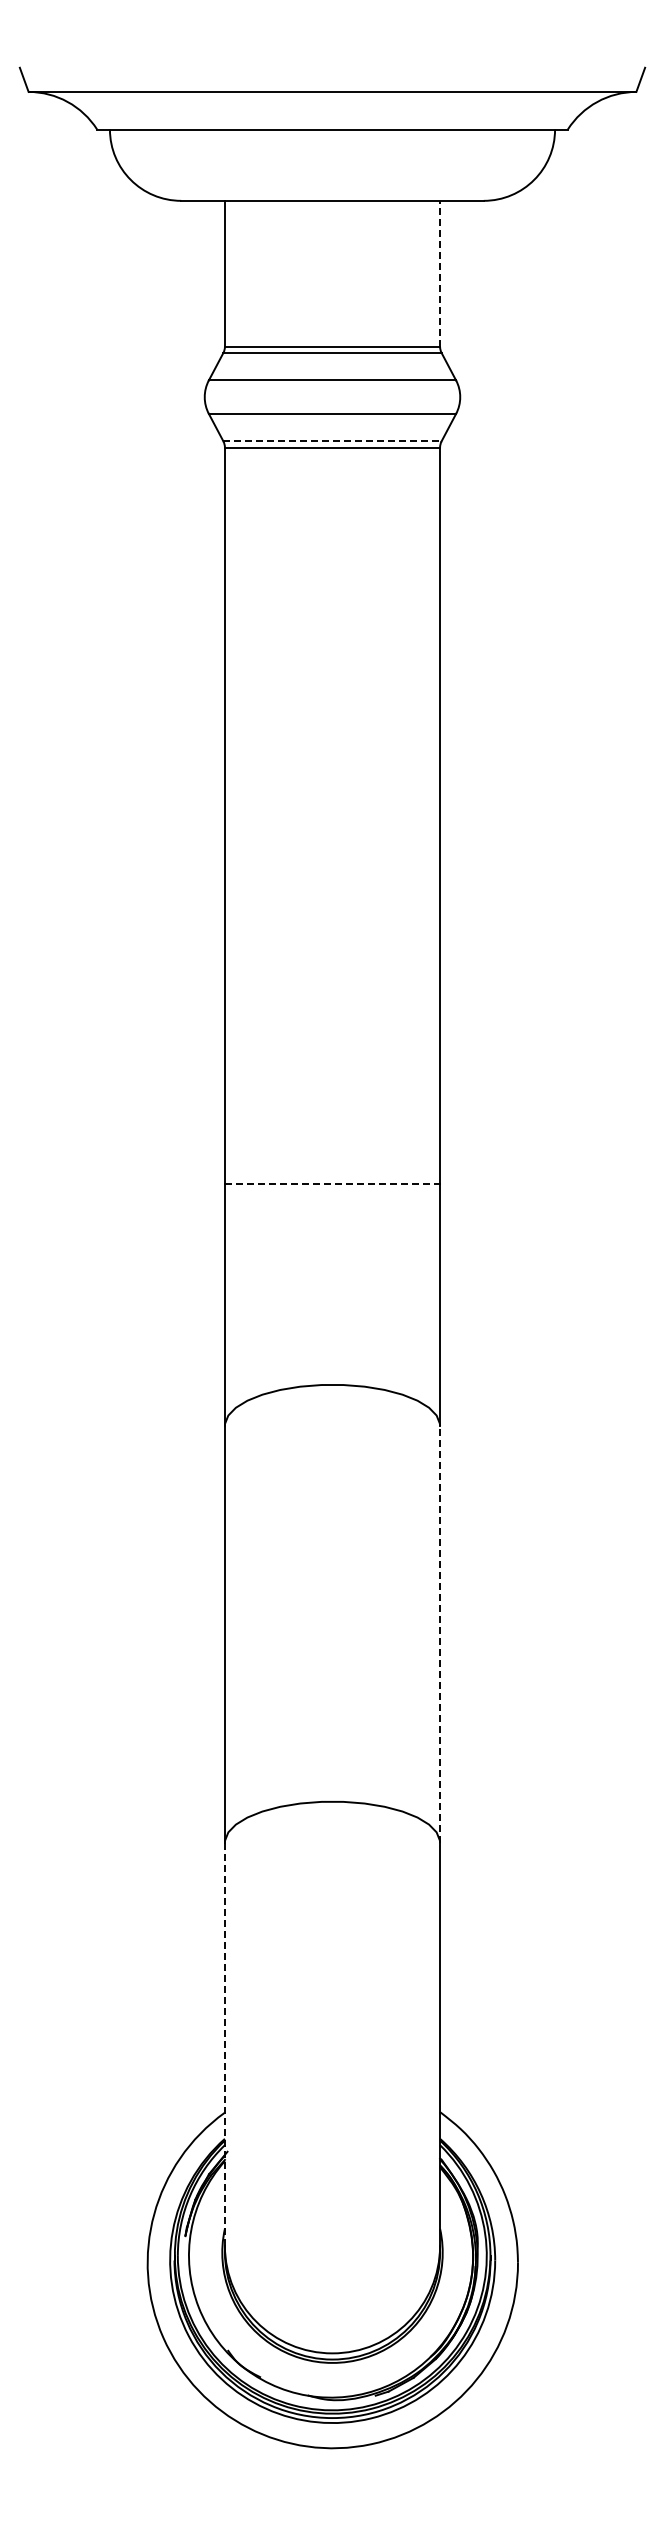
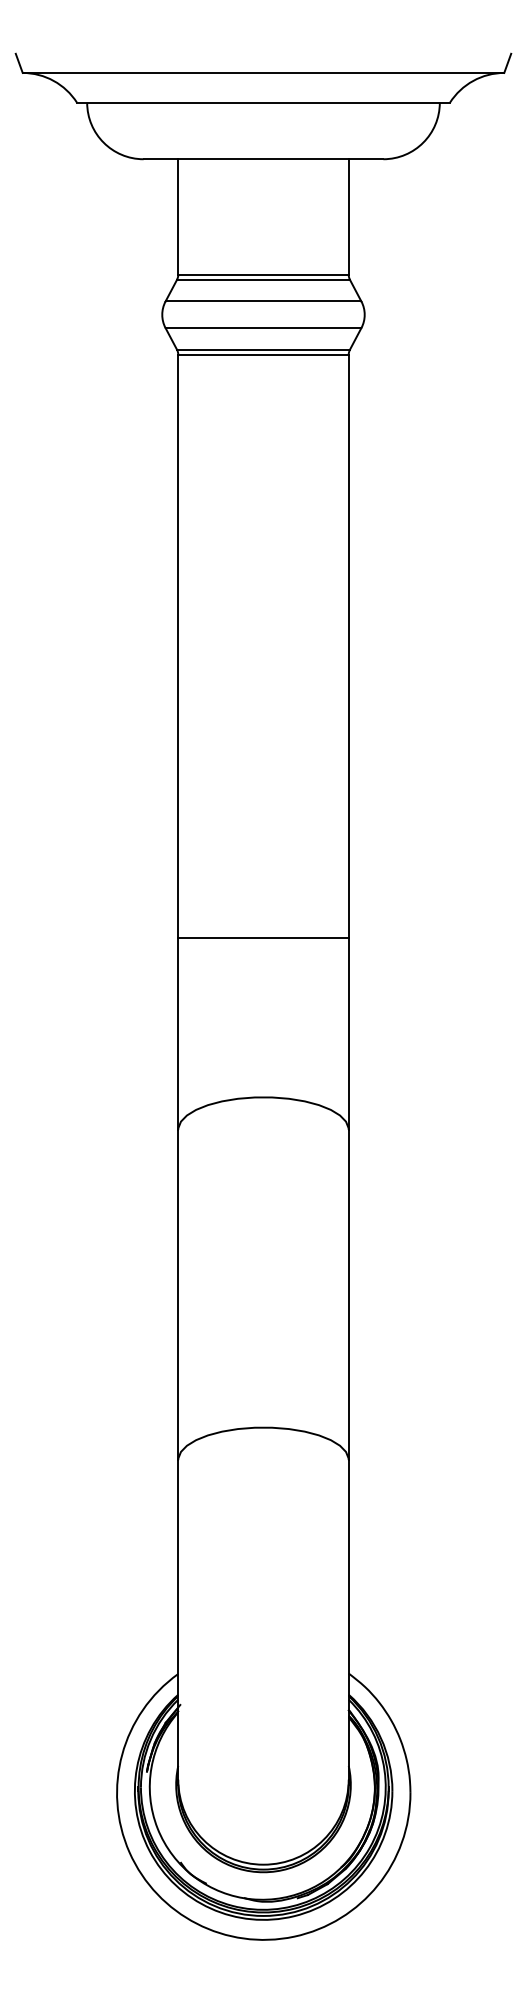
line: (440, 273) -> (349, 216), dashed -> solid
line: (333, 441) -> (264, 349), dashed -> solid
line: (332, 1183) -> (263, 937), dashed -> solid
line: (440, 1633) -> (349, 1294), dashed -> solid
line: (224, 2044) -> (177, 1619), dashed -> solid

